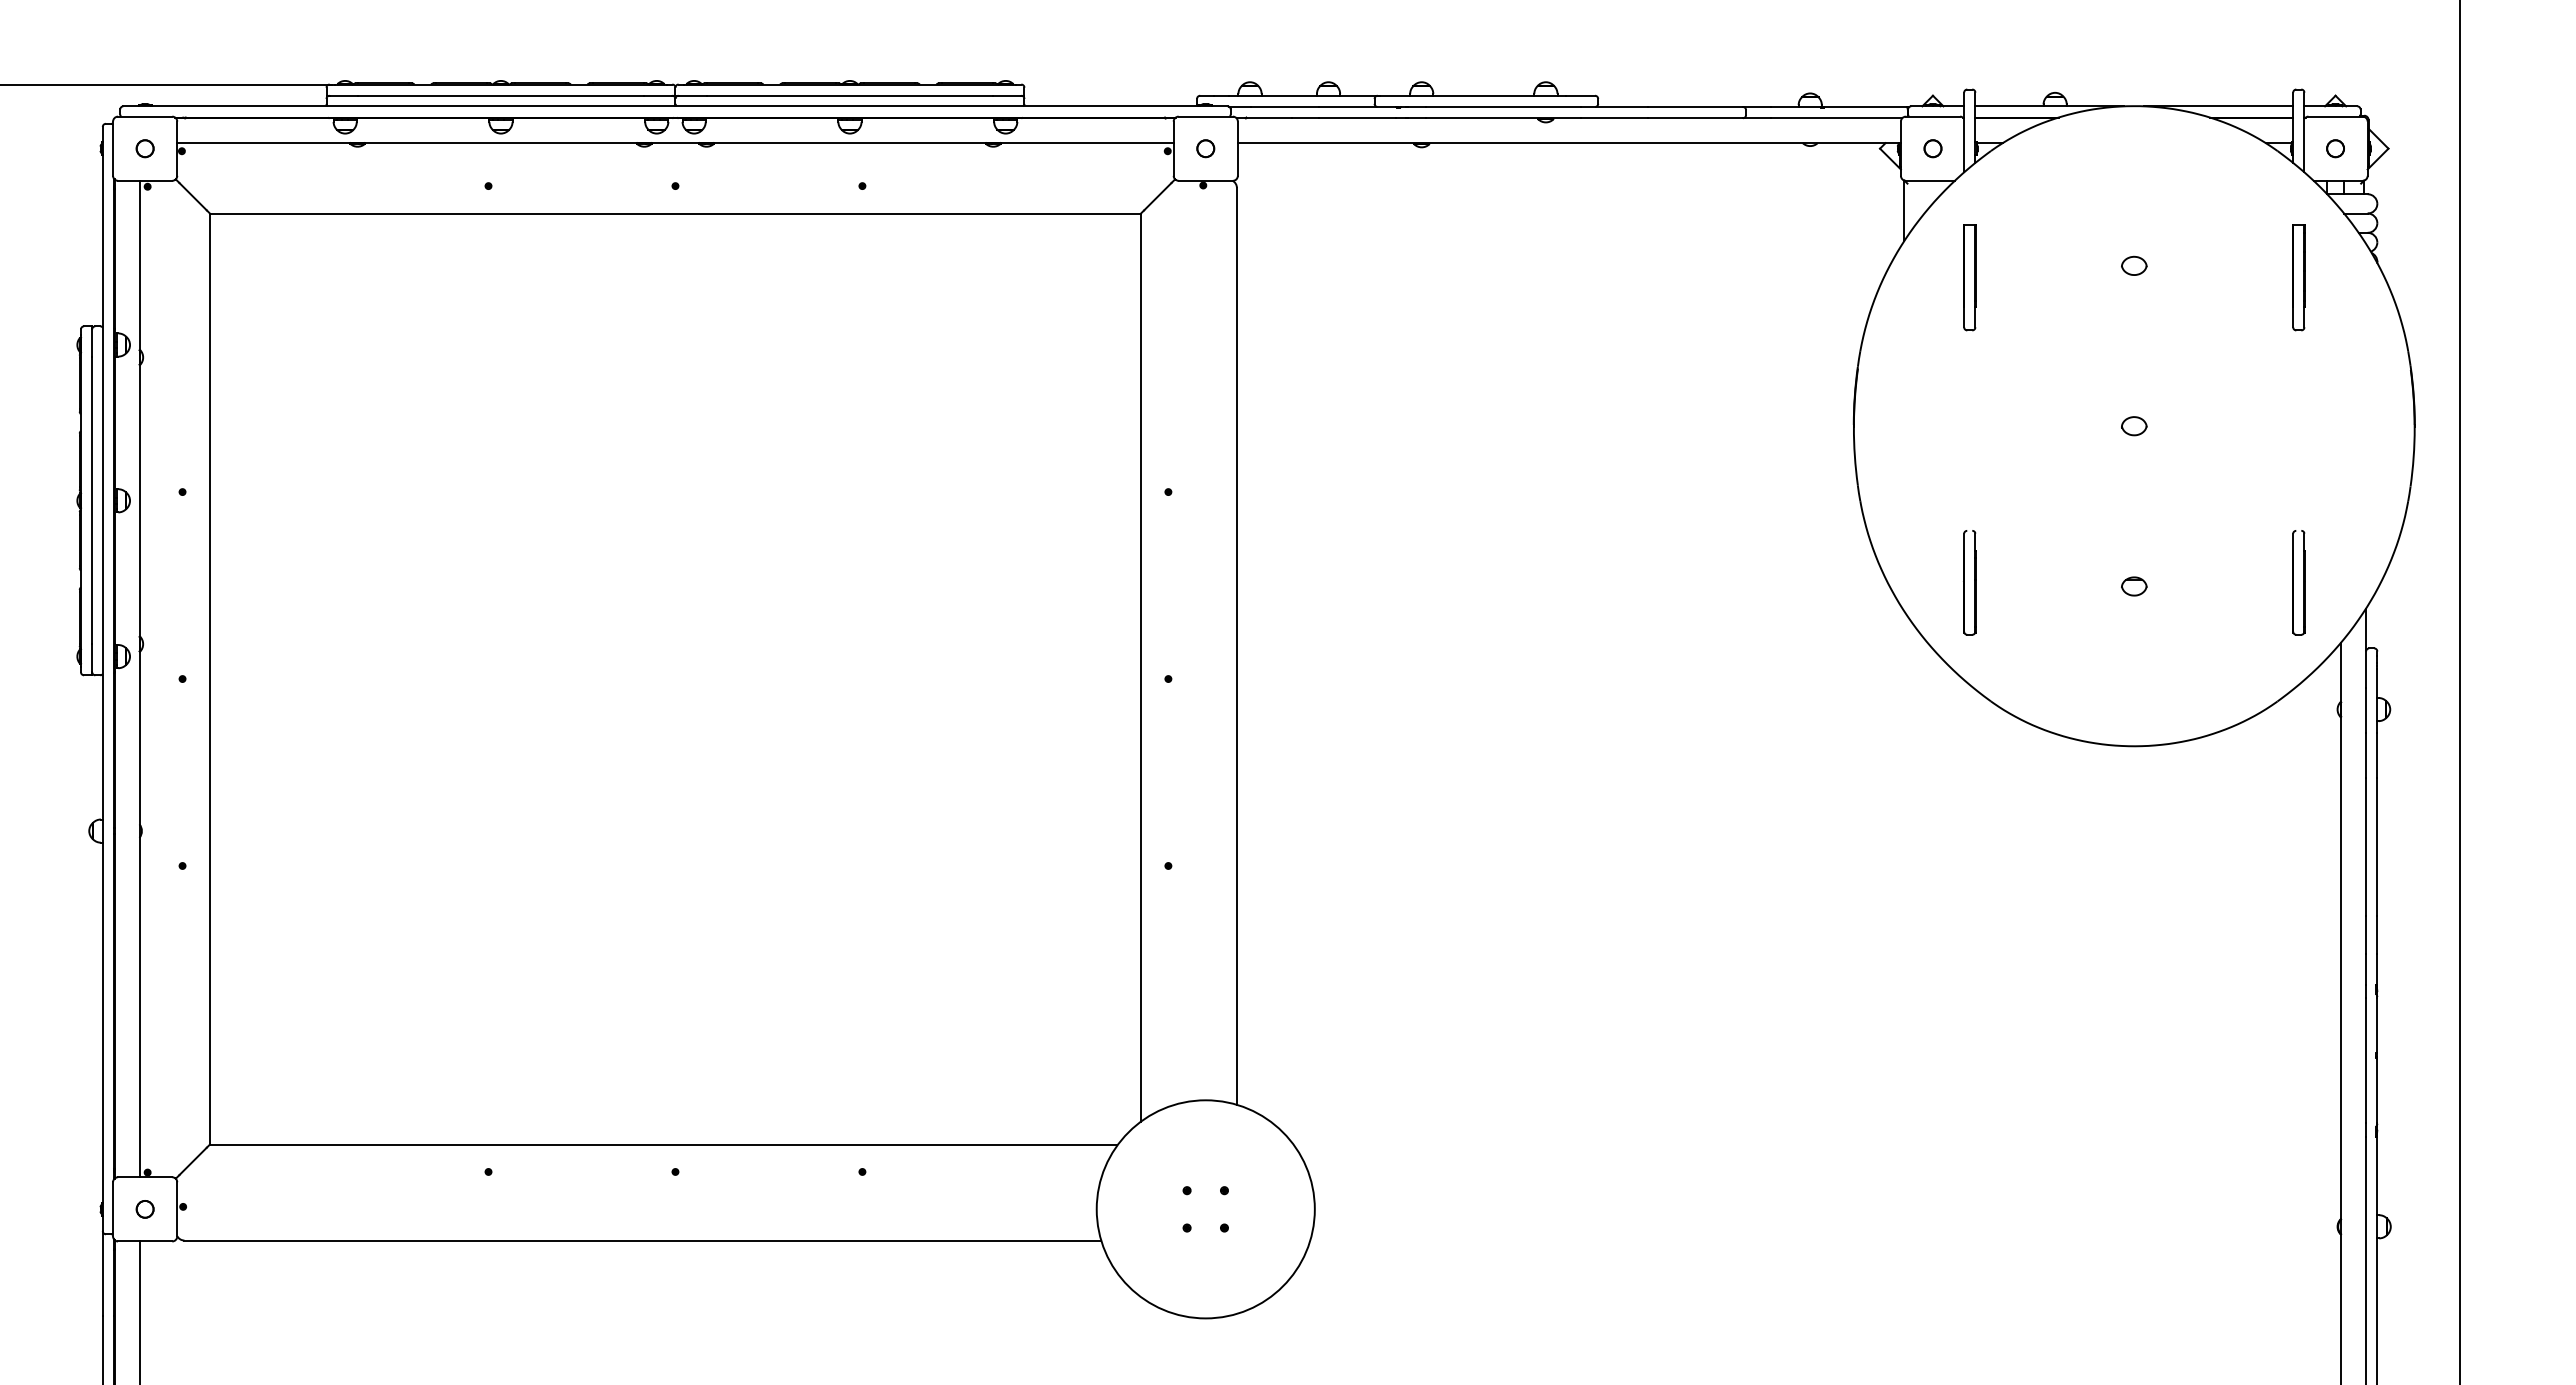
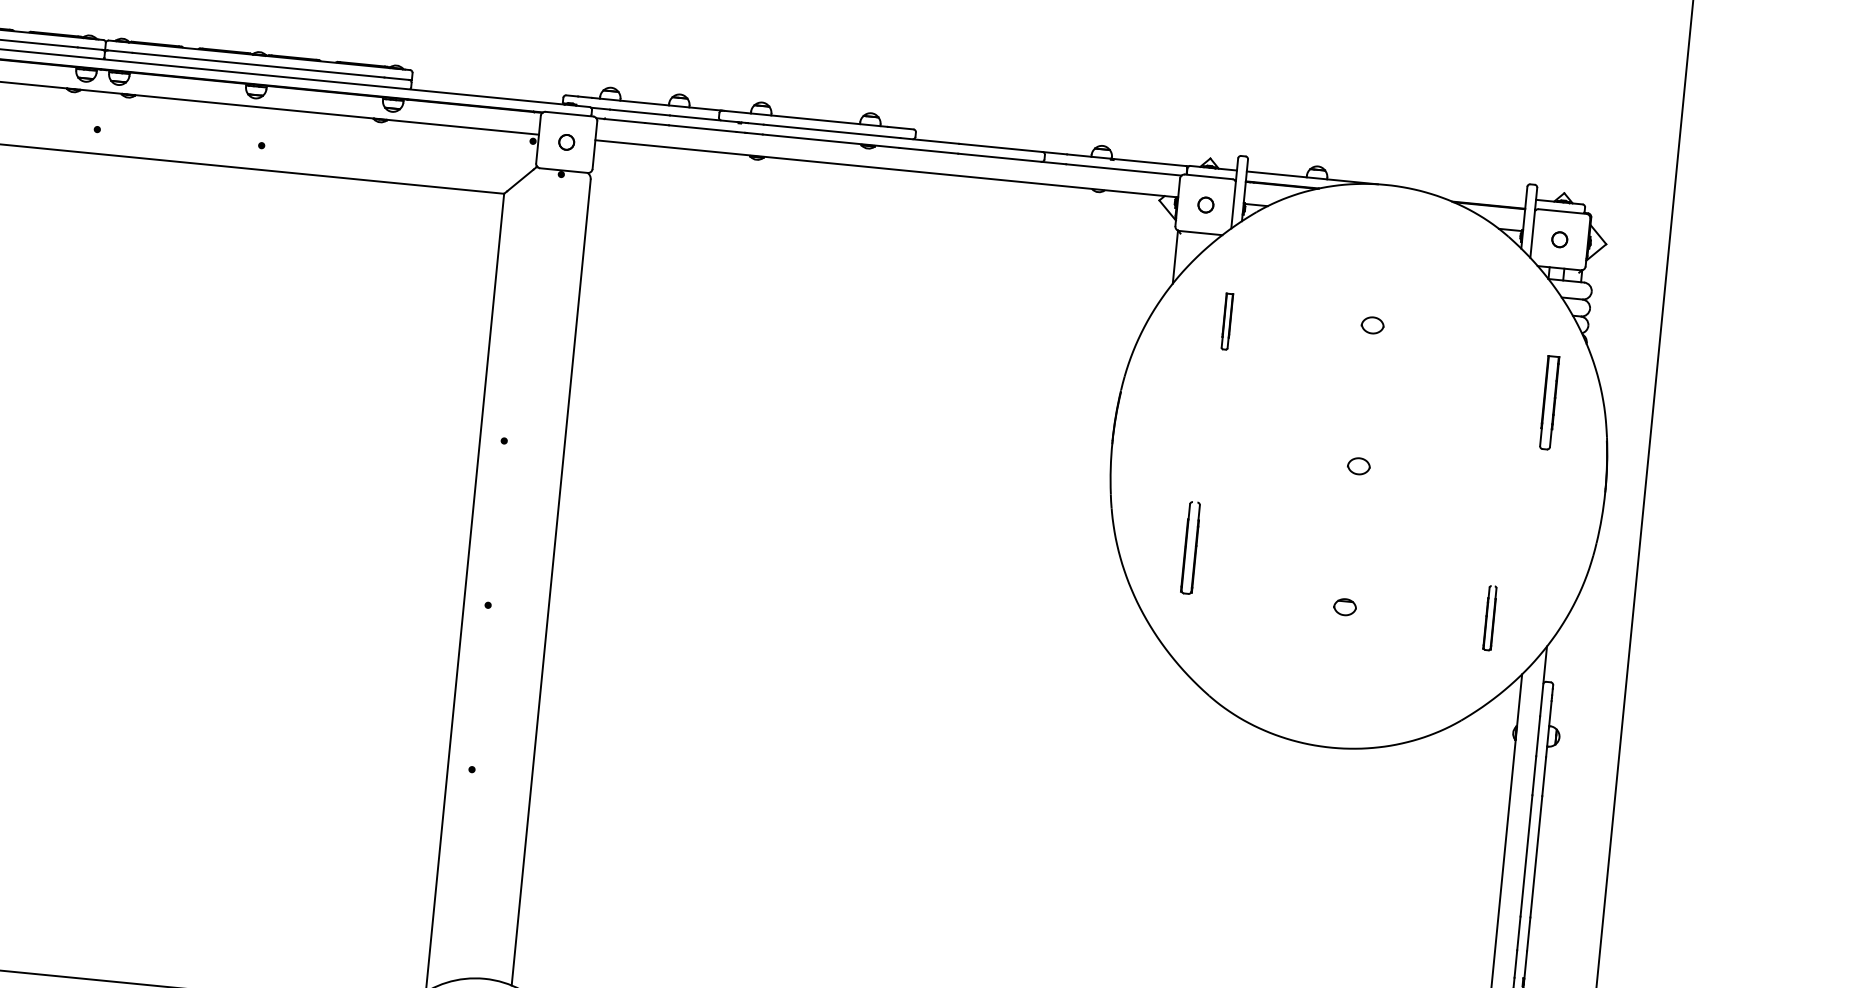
line: (2218, 106) -> (1460, 192), removed
part: (1969, 277) -> (1226, 321), size x0.6
part: (2298, 277) -> (1549, 402), moved
part: (1969, 582) -> (1190, 547), moved
part: (2298, 582) -> (1489, 617), size x0.7

